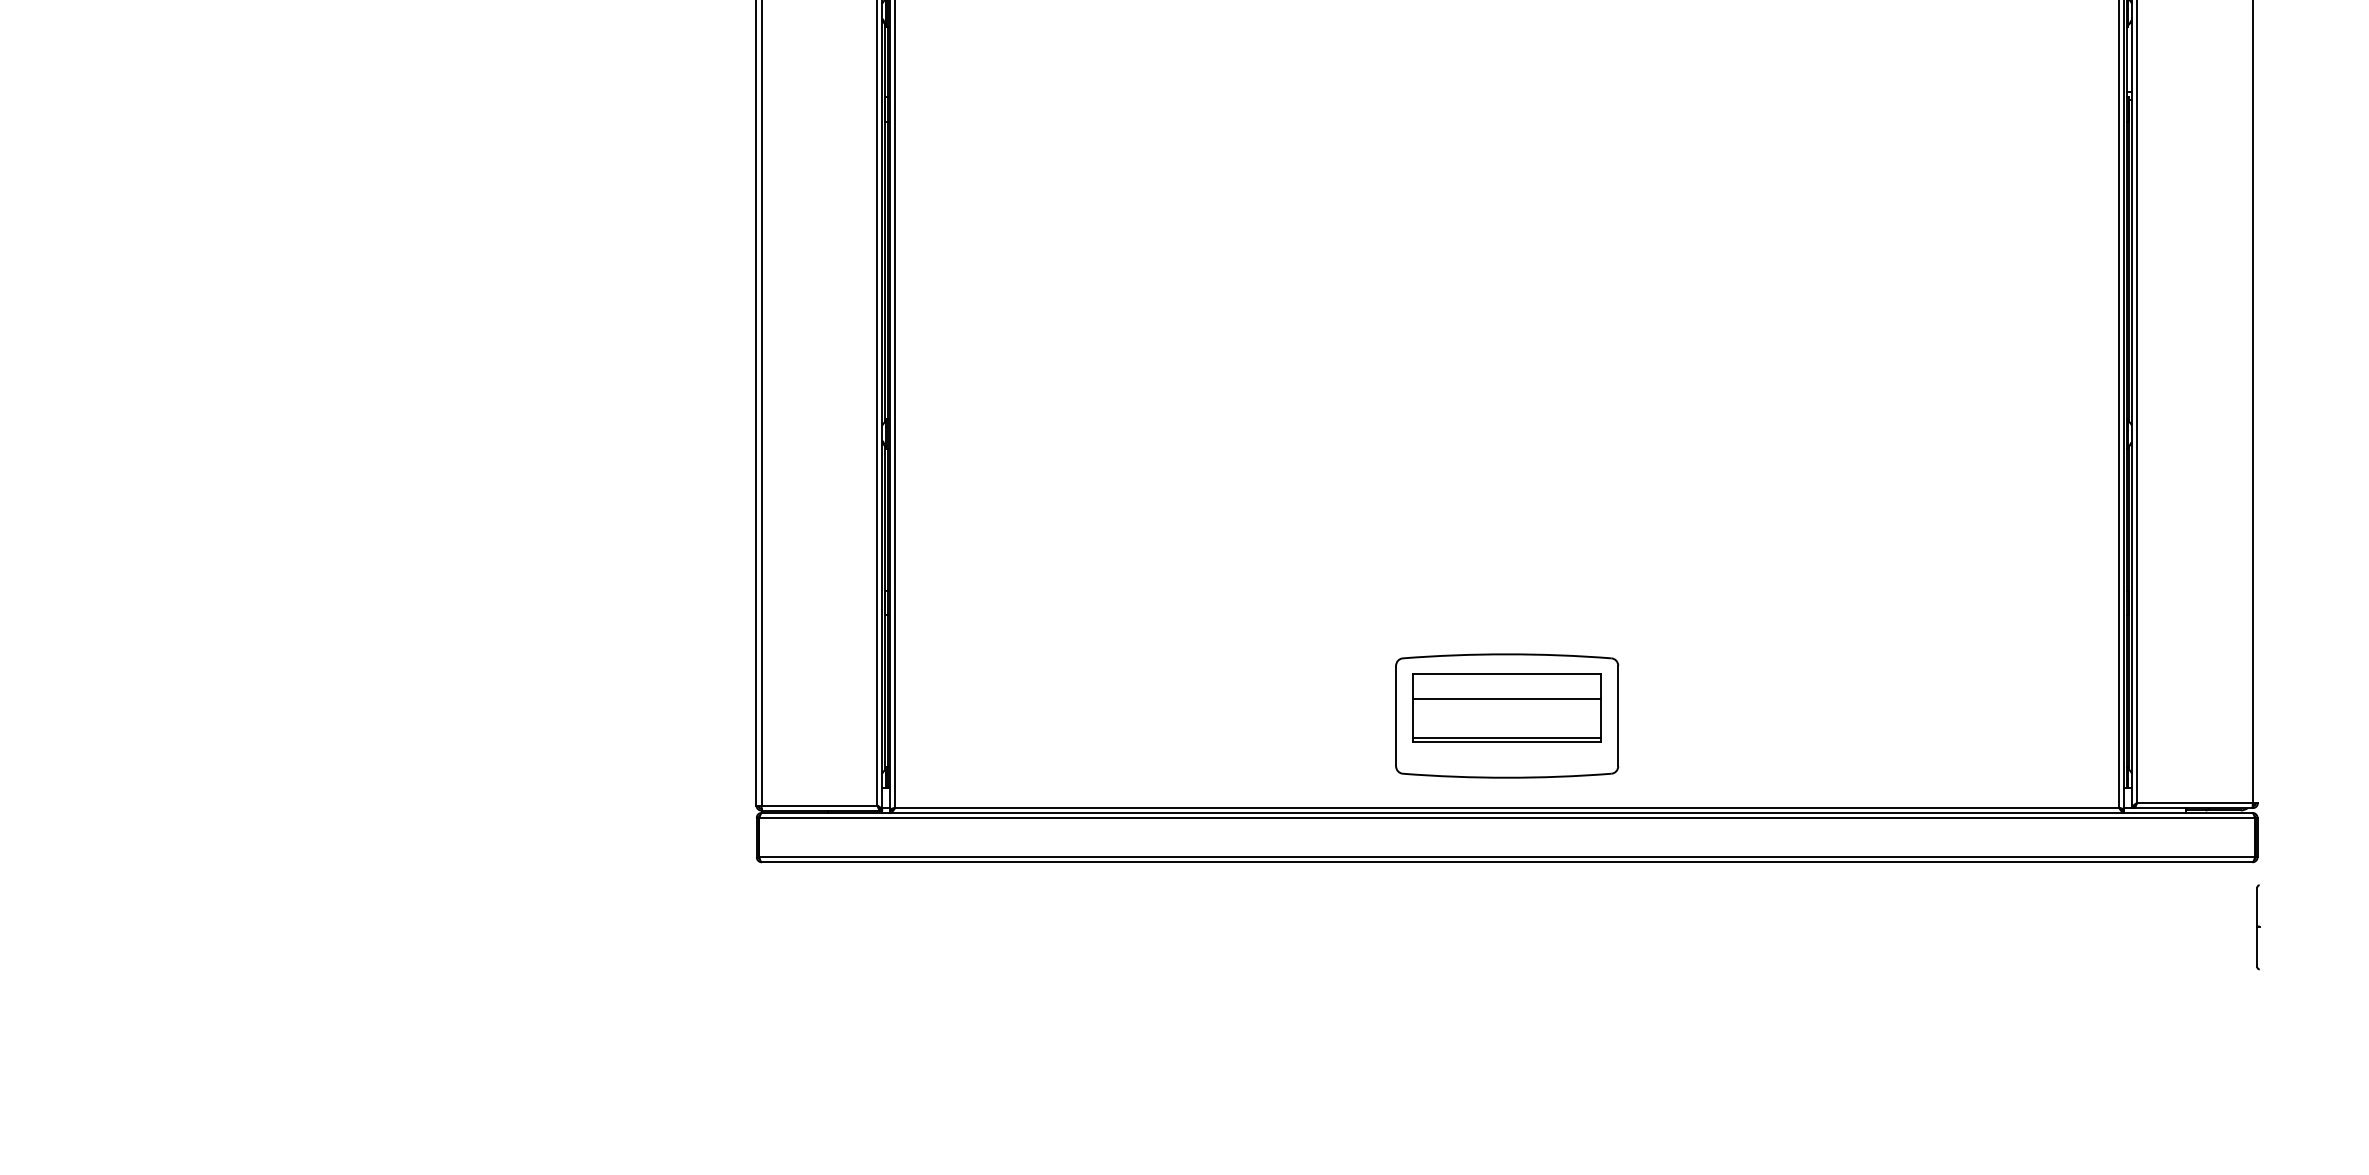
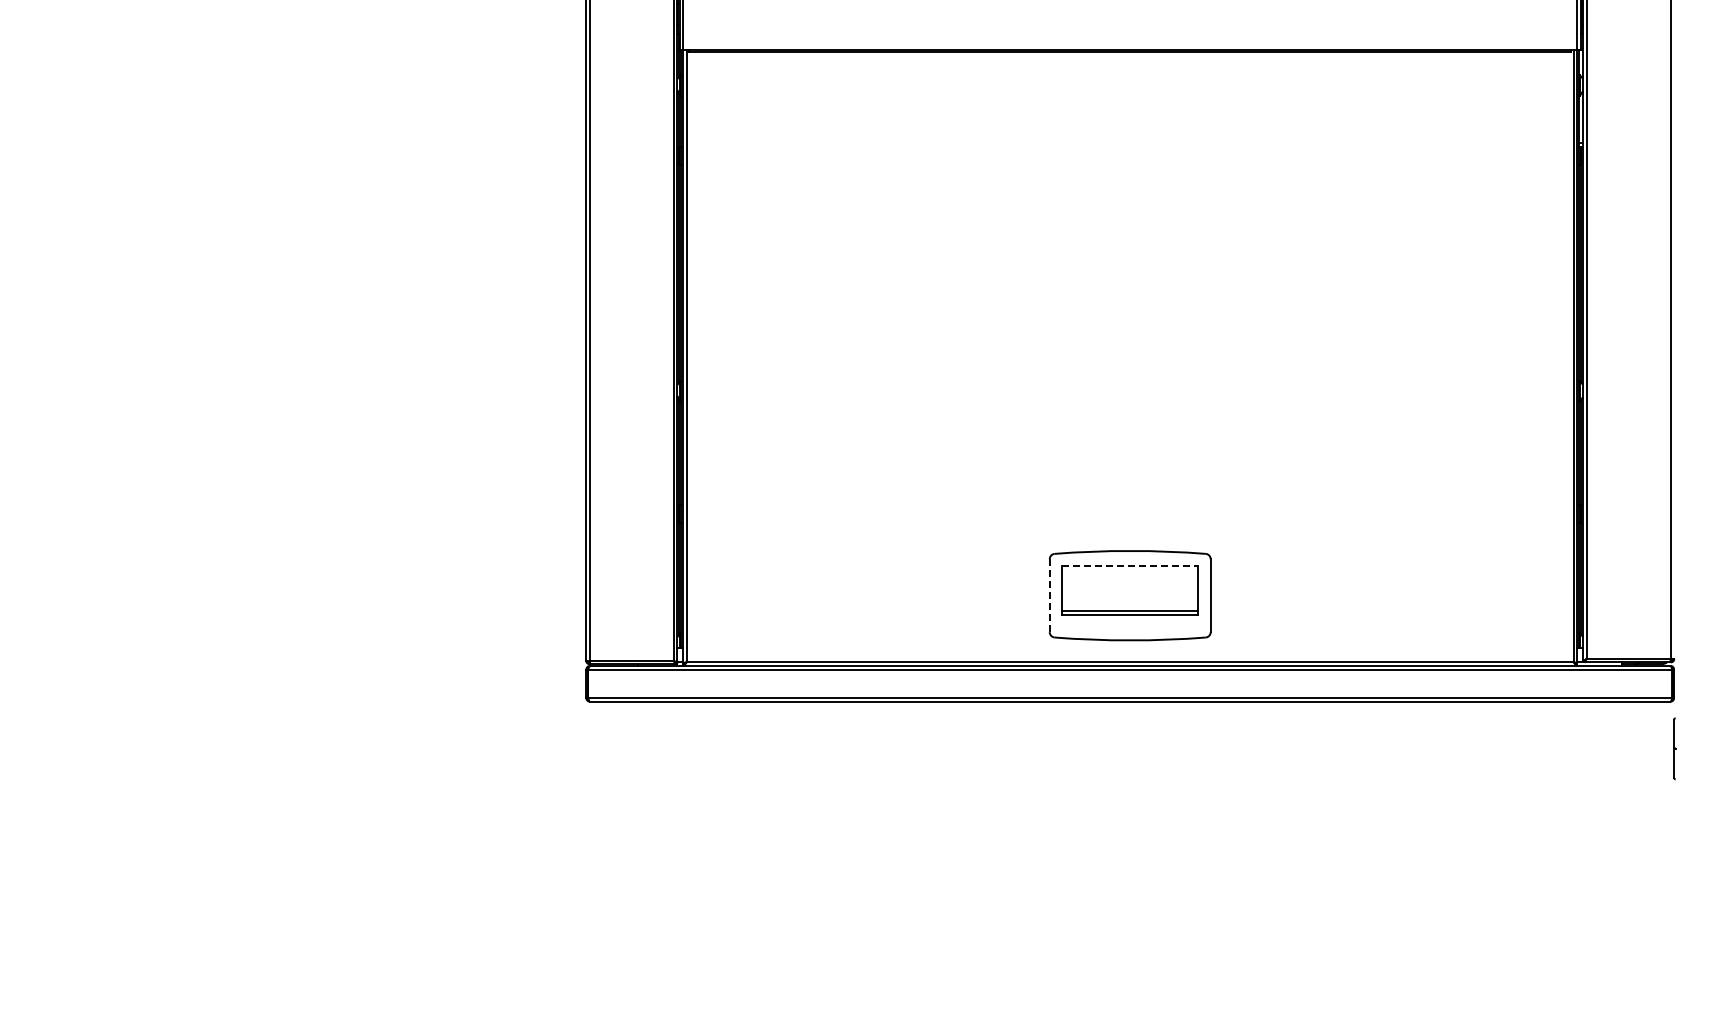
line: (1507, 674) -> (1130, 565), solid -> dashed
line: (1507, 699) -> (1130, 583), removed
line: (1395, 717) -> (1049, 596), solid -> dashed

